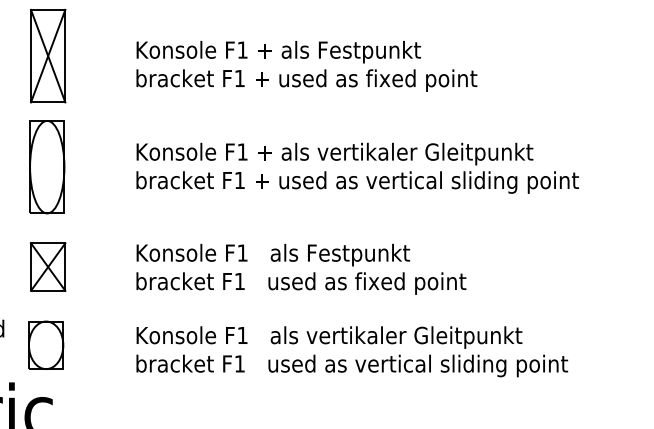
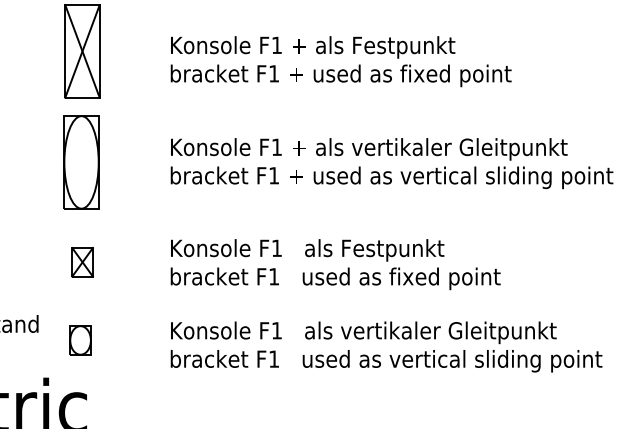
part: (48, 266) -> (82, 261), size x0.6
part: (46, 344) -> (80, 339), size x0.6

